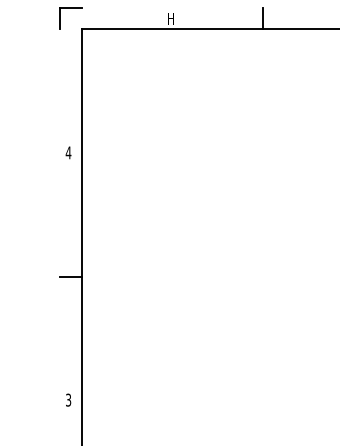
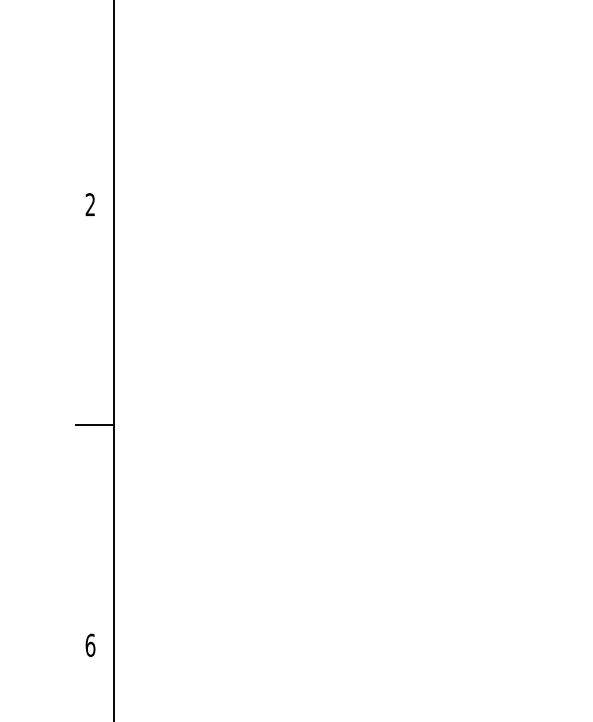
text: (68, 152) -> (90, 204), 4 -> 2
text: (68, 399) -> (90, 644), 3 -> 6

